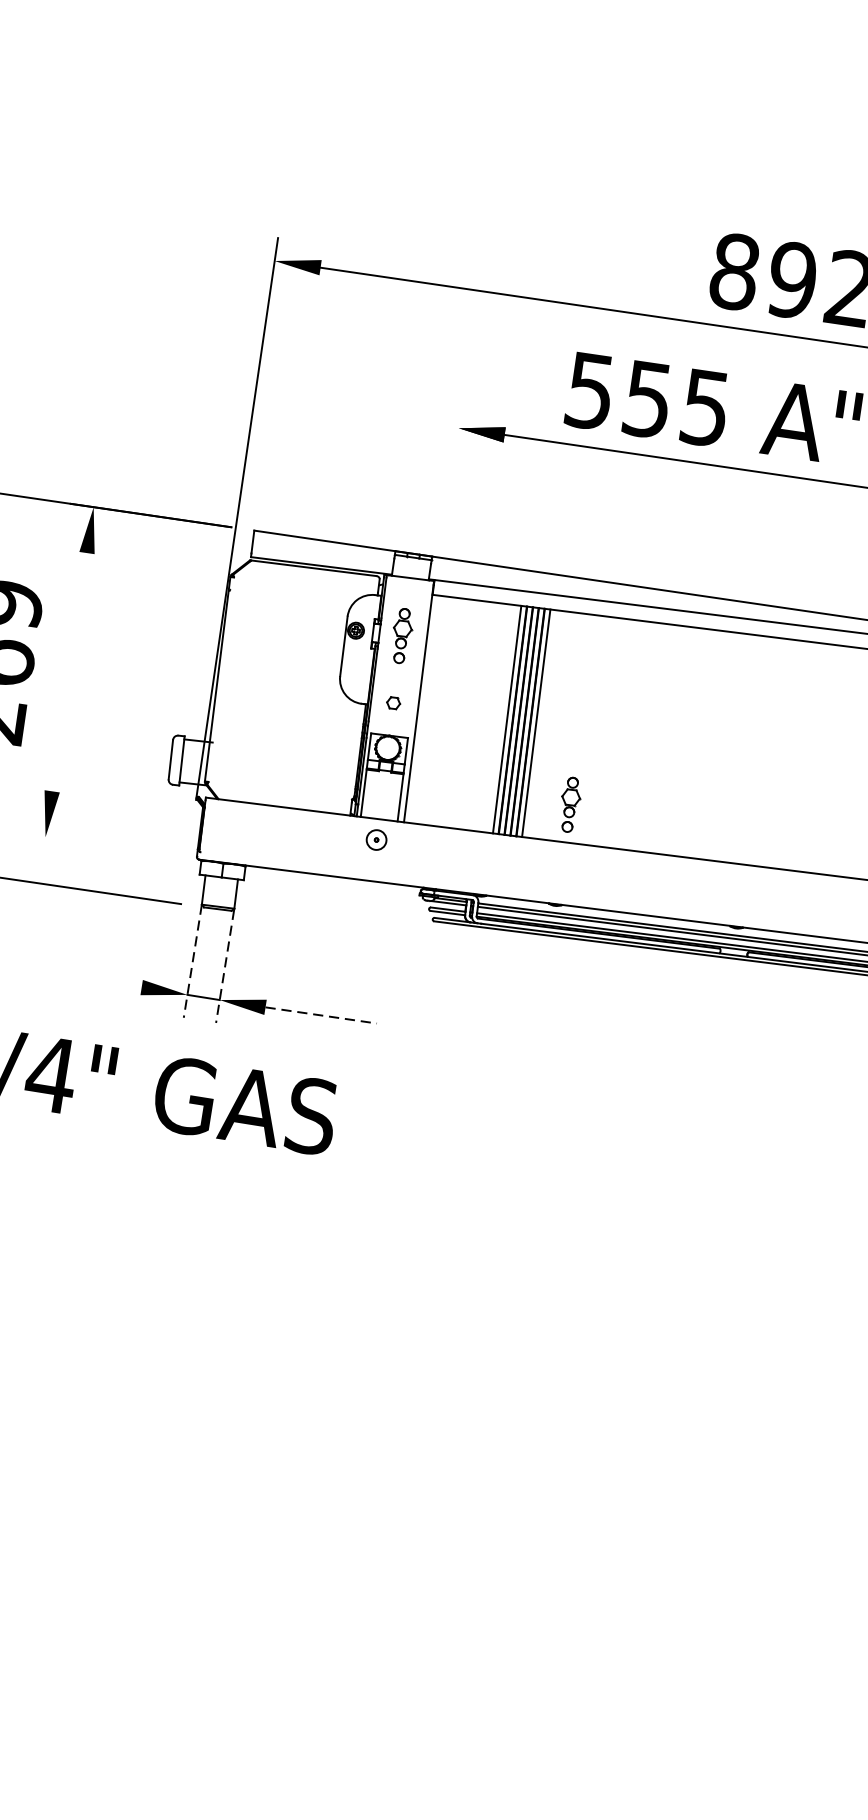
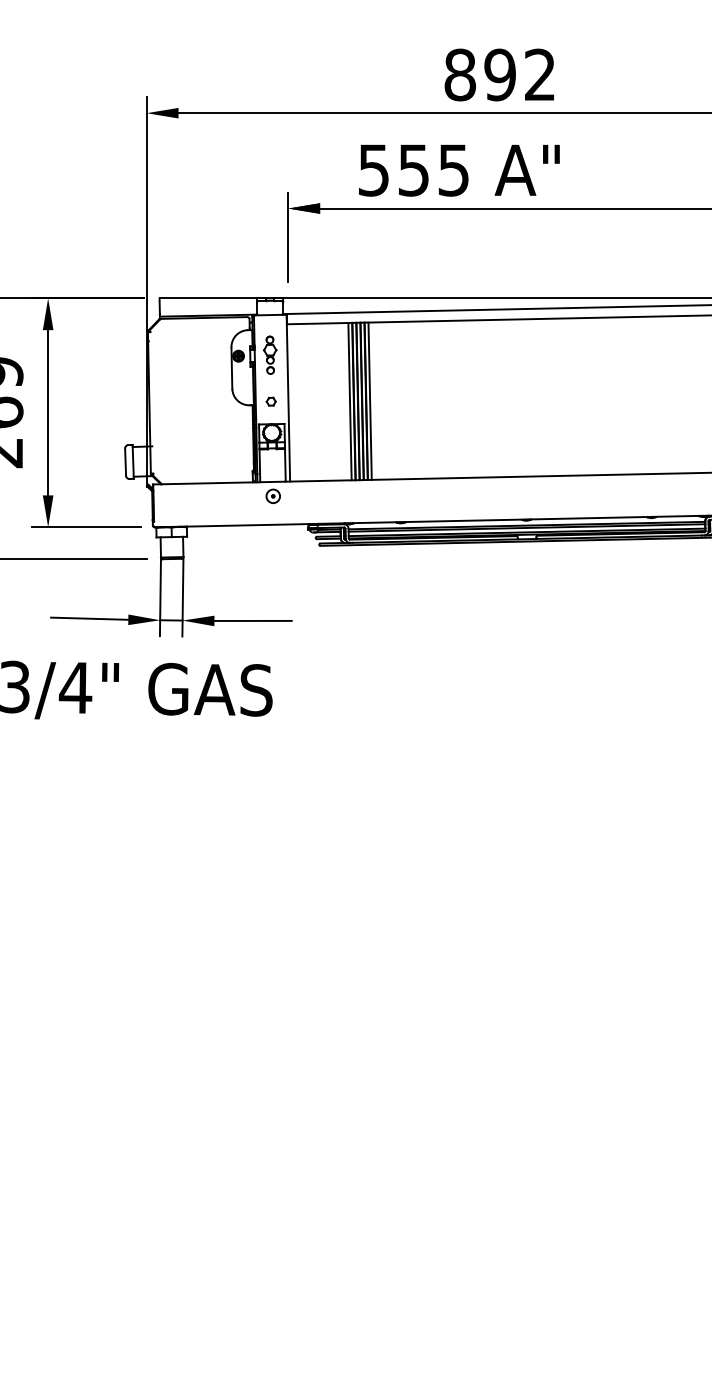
line: (453, 468) -> (288, 236), added
line: (70, 671) -> (48, 412), added
part: (570, 803) -> (401, 452), removed
line: (100, 845) -> (86, 527), added
line: (192, 962) -> (160, 597), dashed -> solid
line: (224, 966) -> (182, 597), dashed -> solid
line: (85, 977) -> (89, 618), added
line: (321, 1014) -> (253, 620), dashed -> solid

